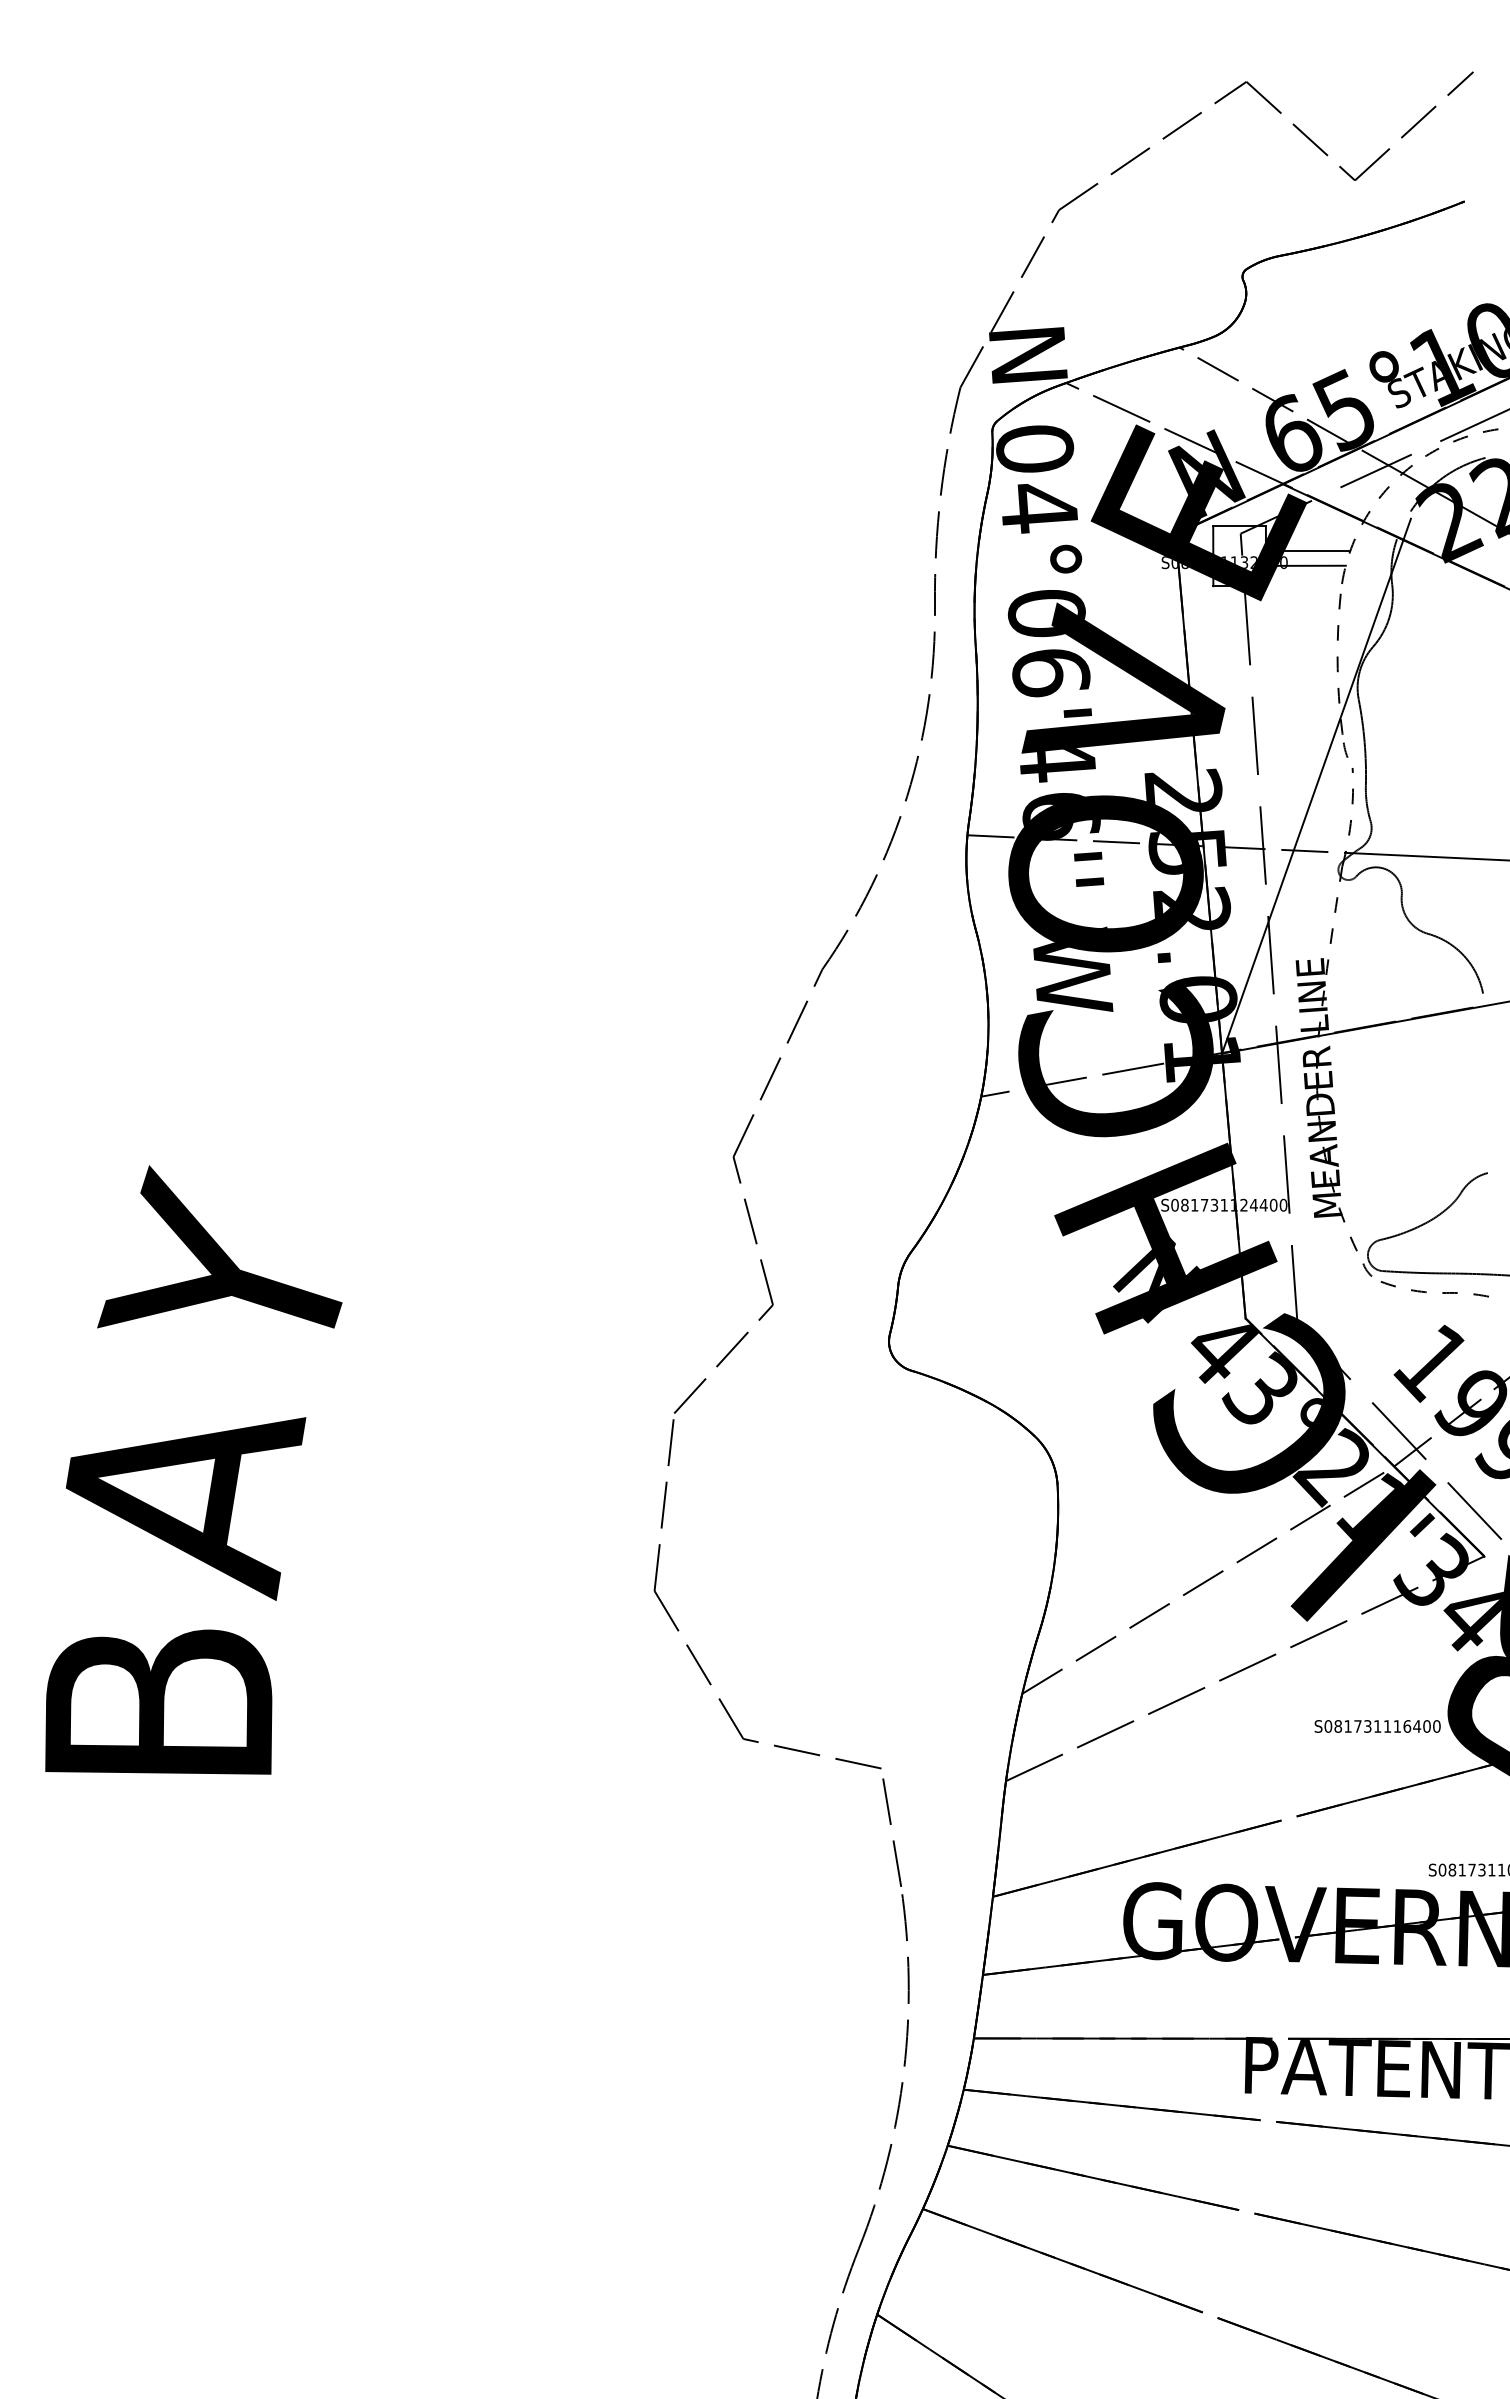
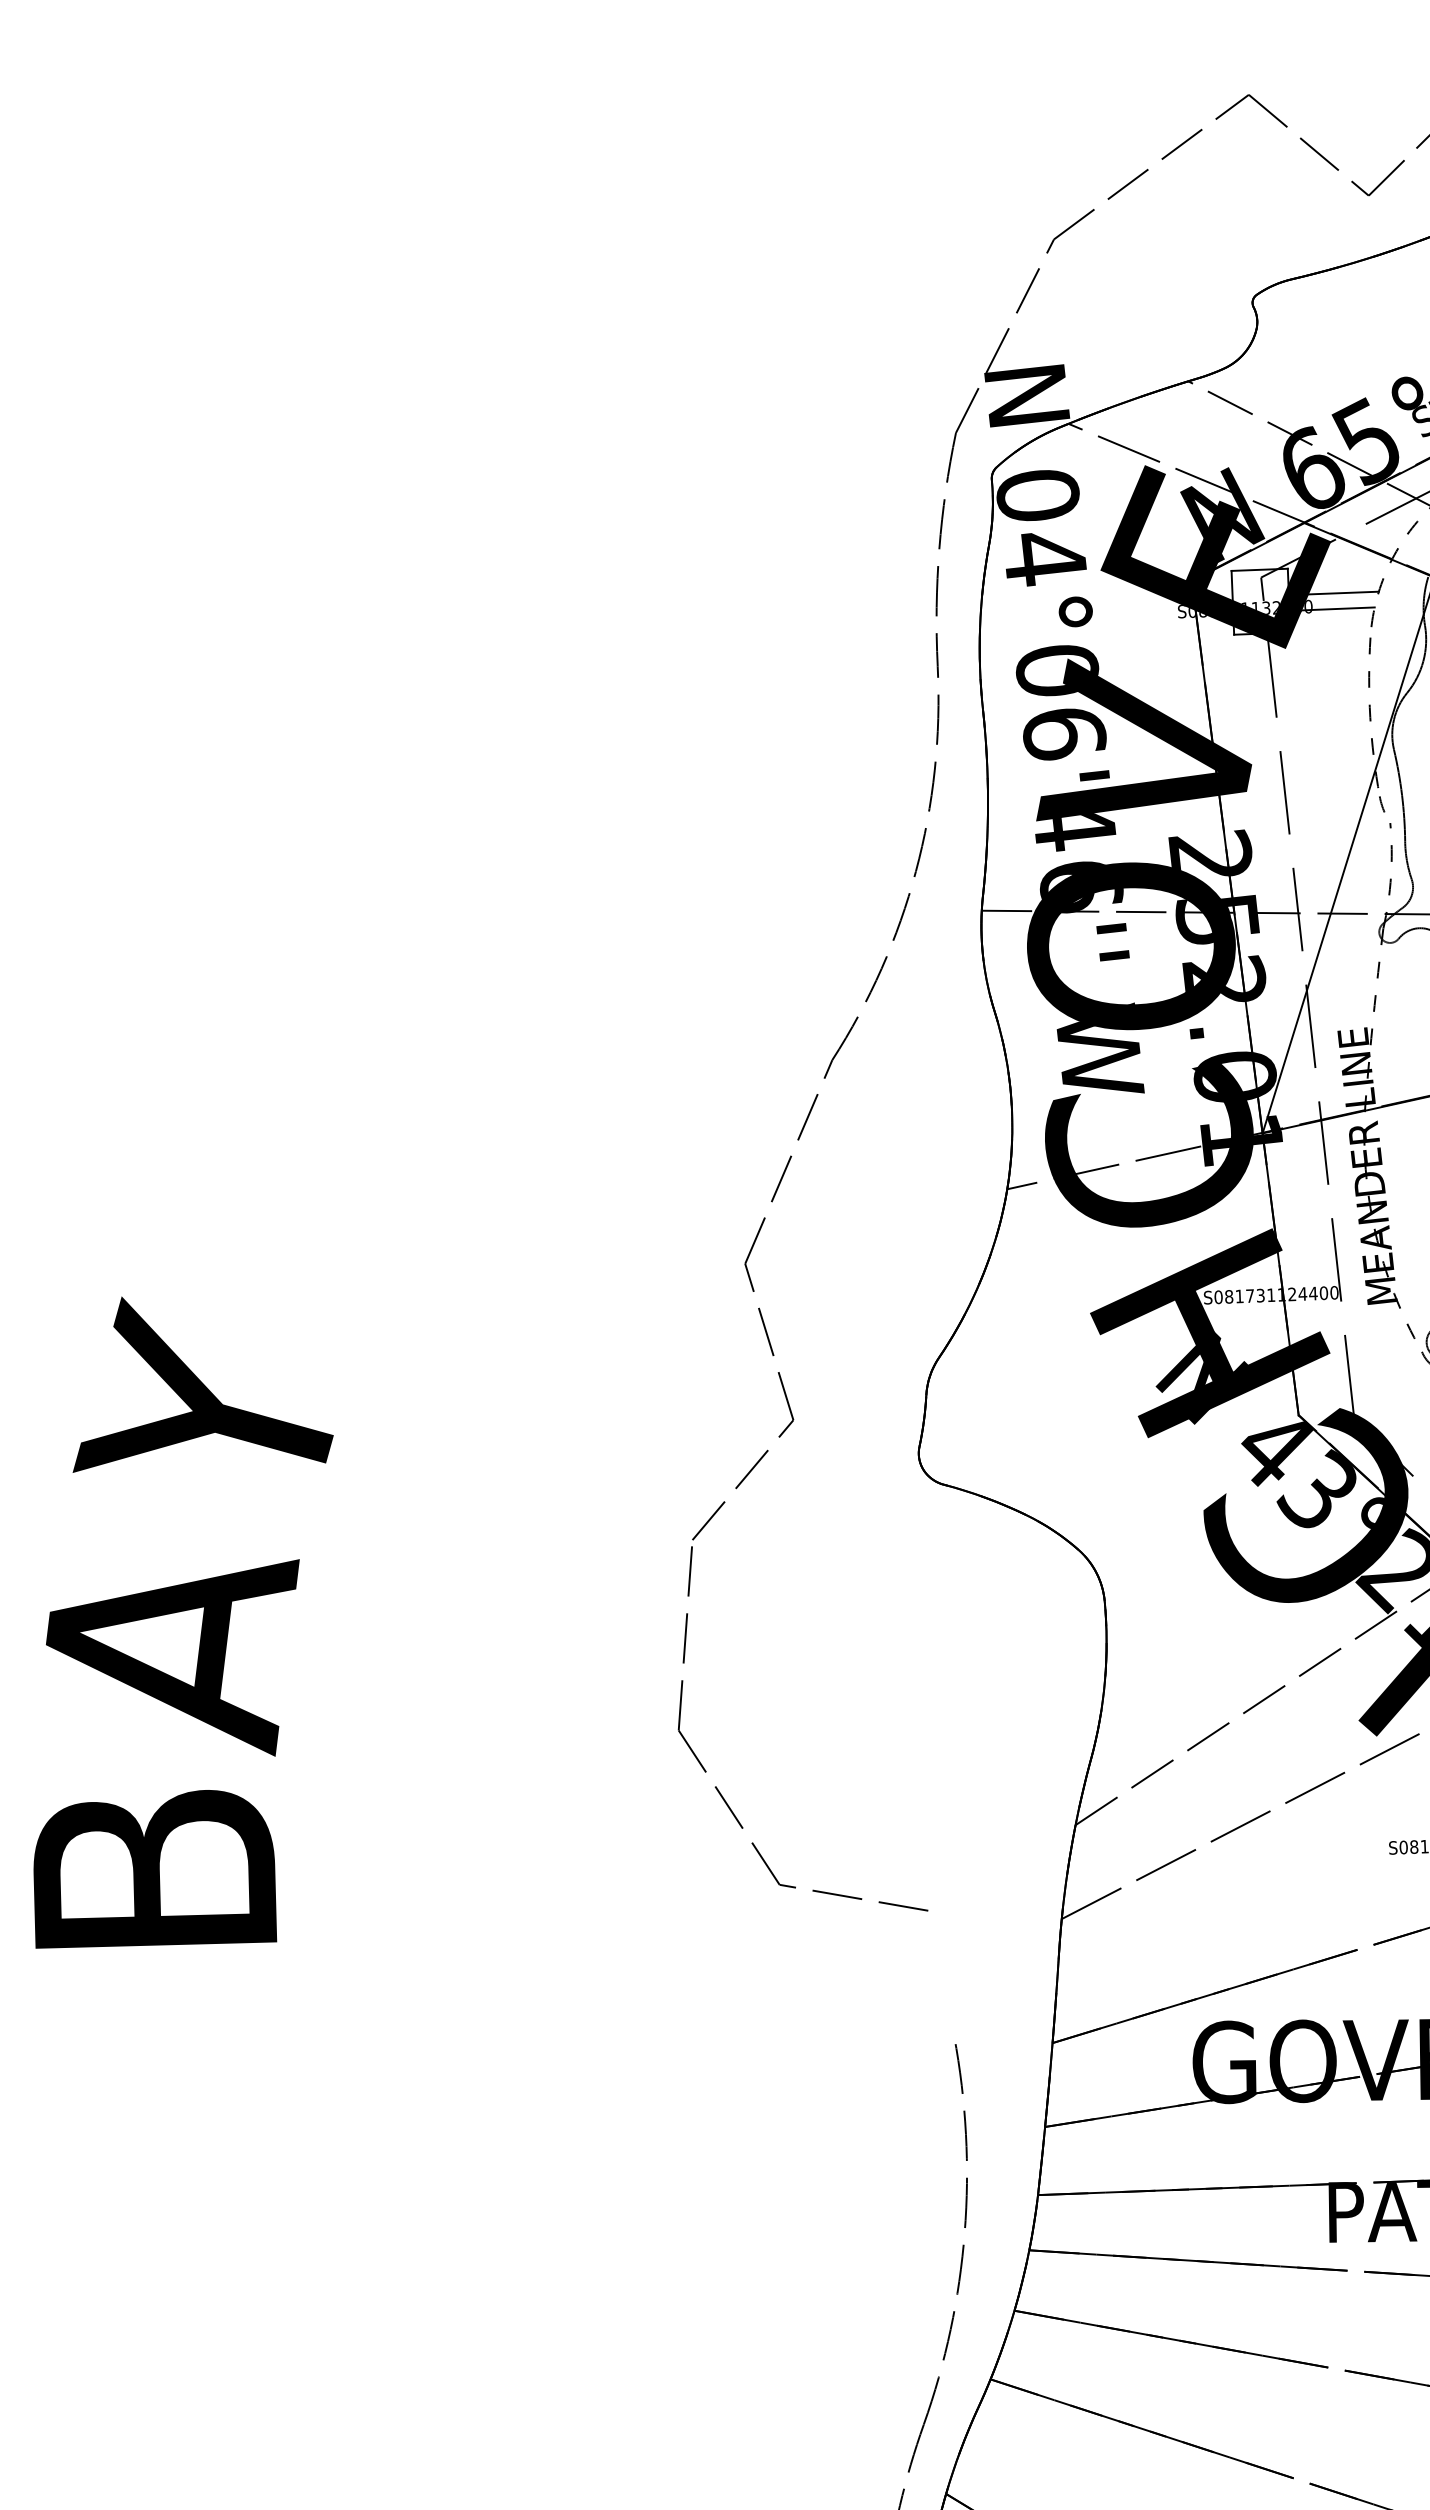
line: (891, 1824) -> (941, 1970), removed

